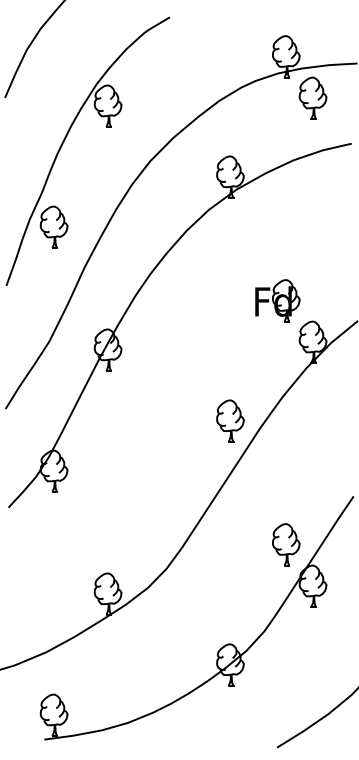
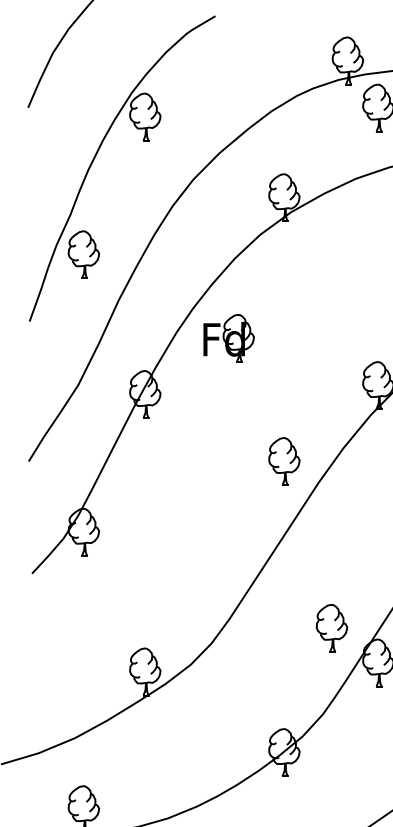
part: (277, 300) -> (228, 338), moved
part: (230, 420) -> (284, 460), moved
part: (286, 544) -> (332, 628), moved

